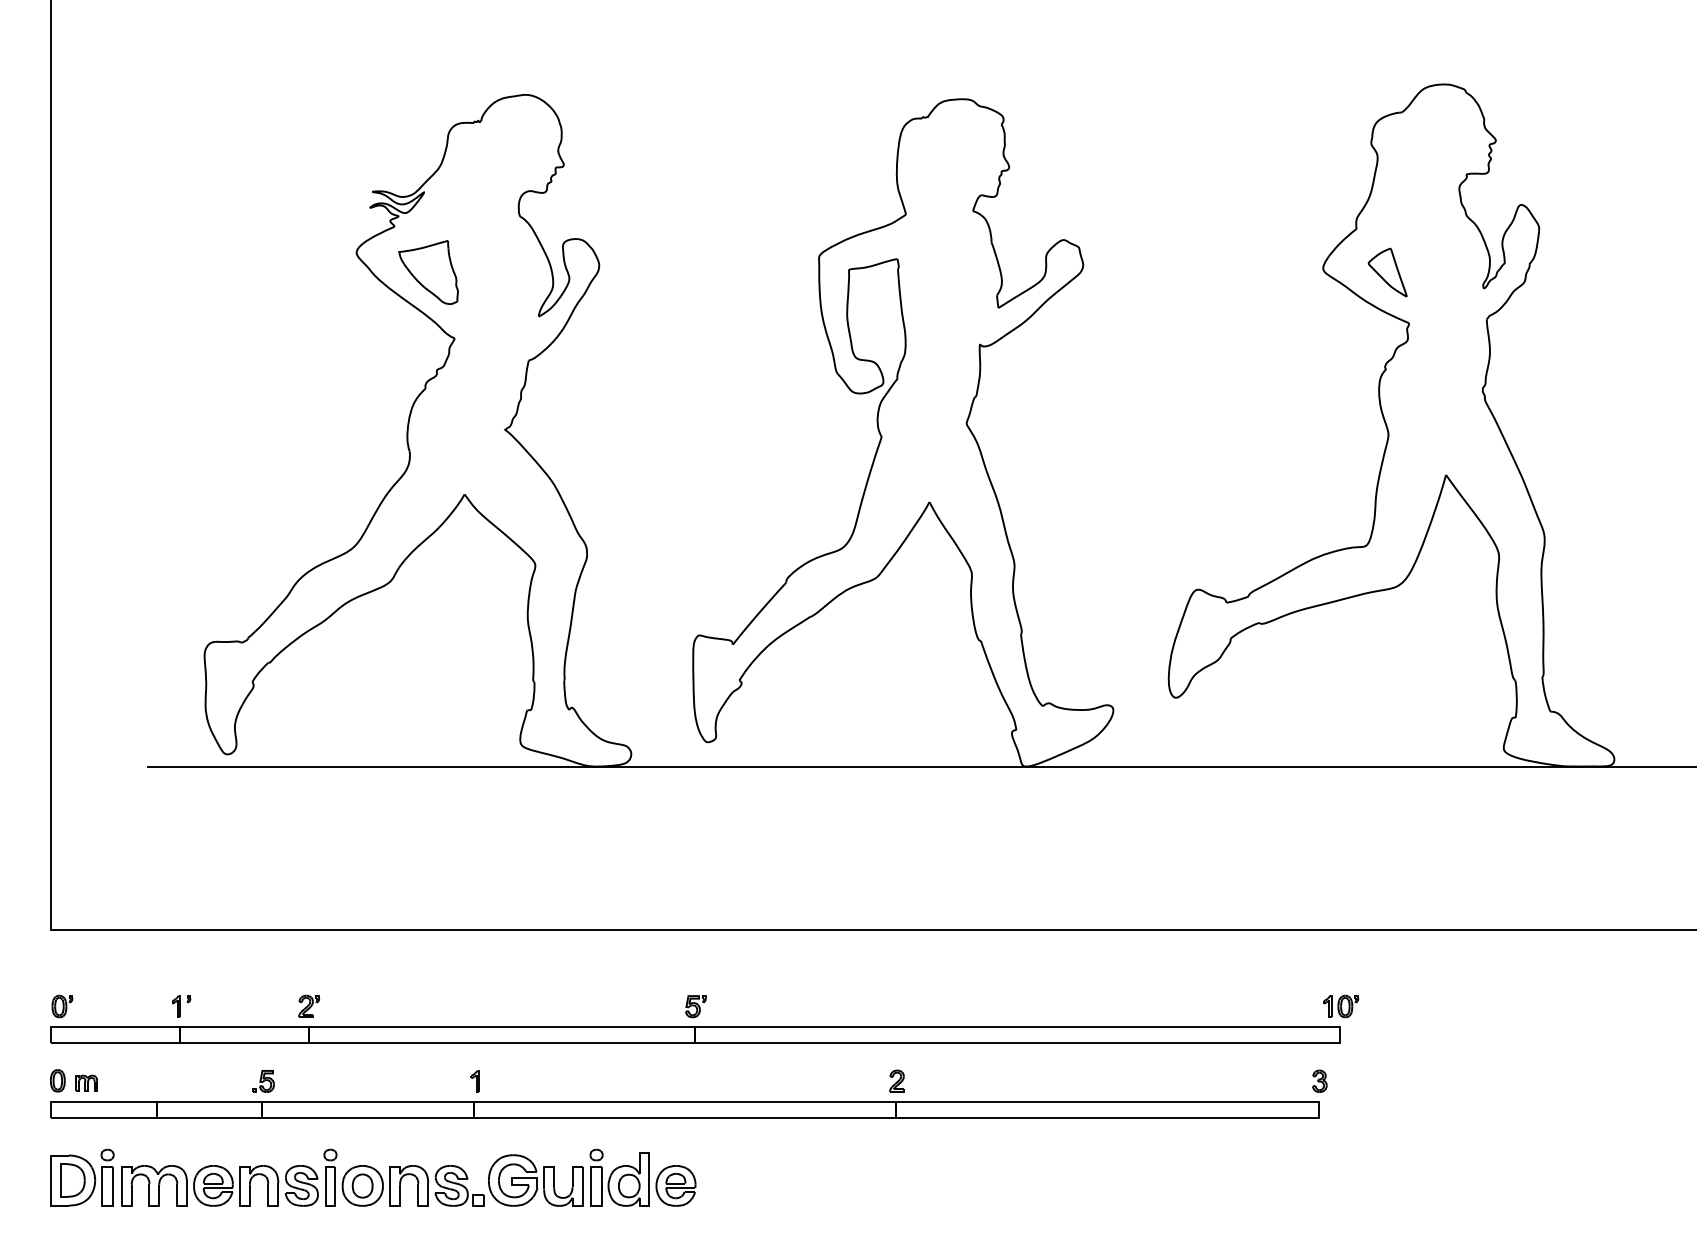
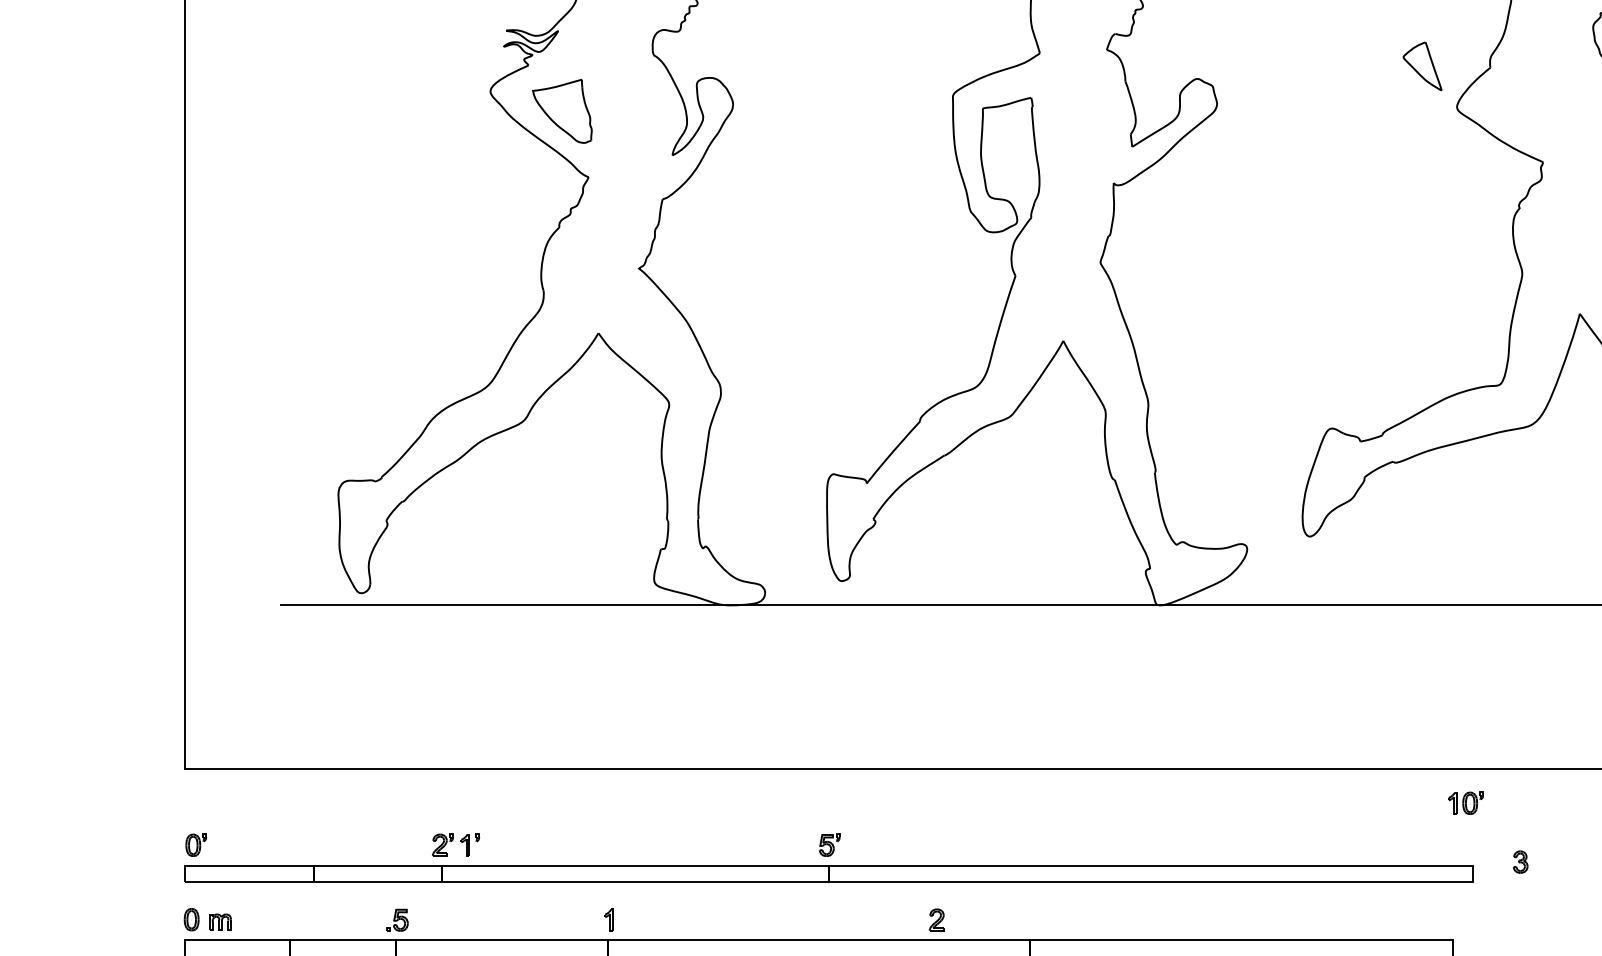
part: (1387, 272) -> (1422, 66), moved
part: (181, 1006) -> (470, 845), moved
part: (1341, 1006) -> (1466, 803), moved
part: (896, 1080) -> (936, 919), moved
part: (1319, 1080) -> (1520, 861), moved

